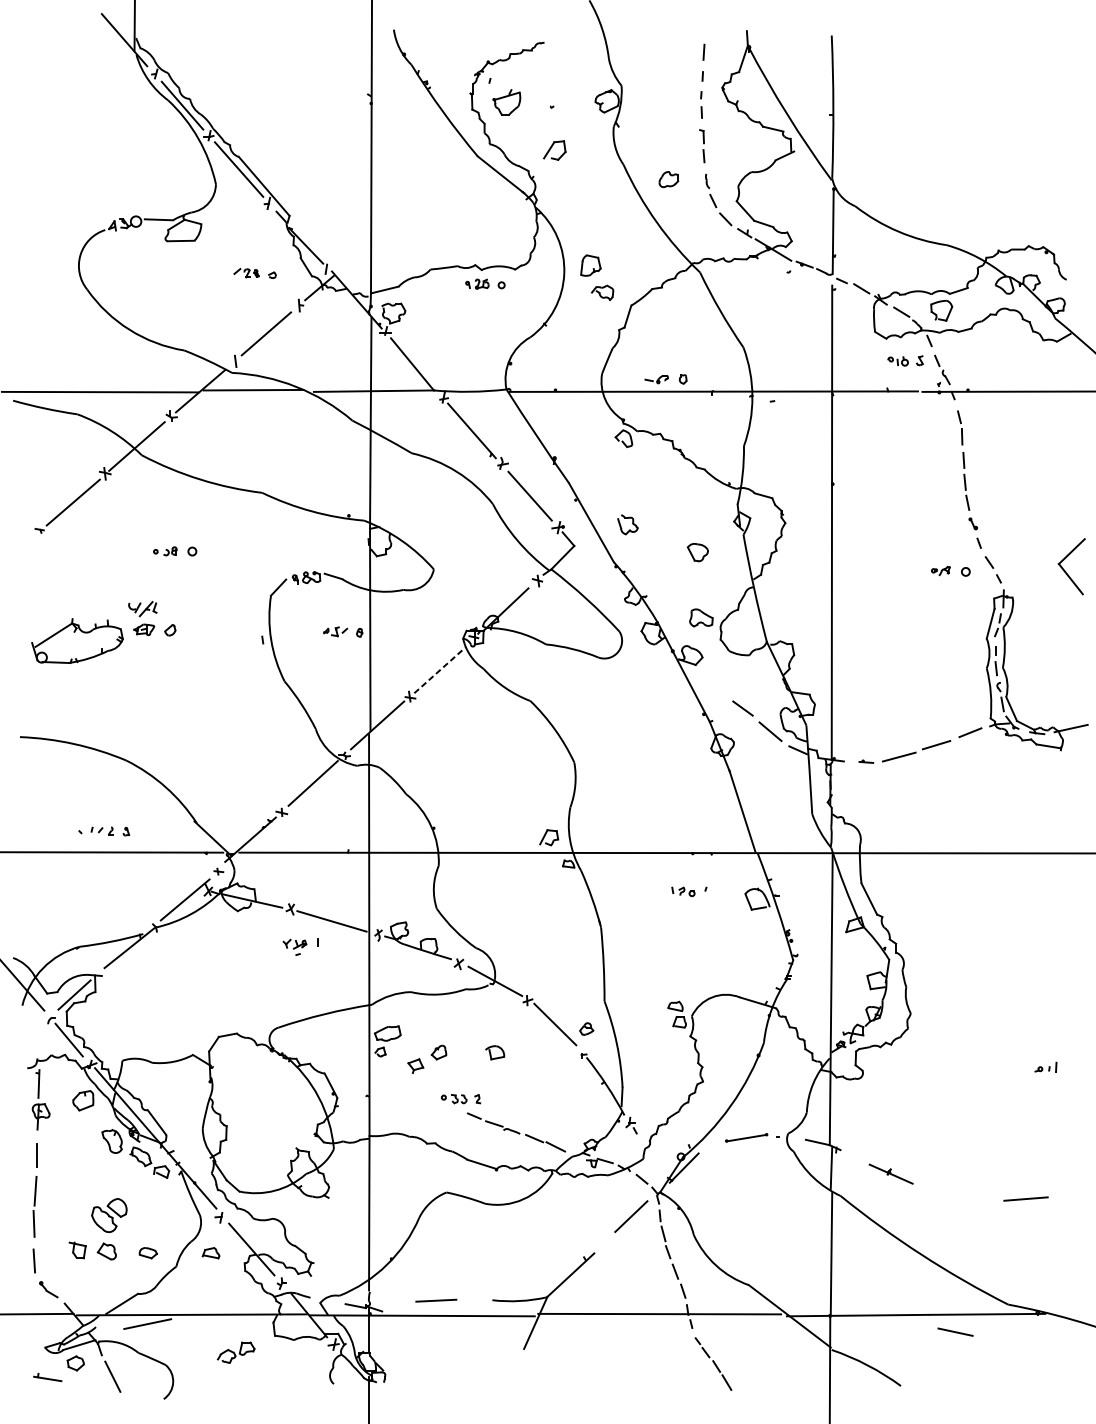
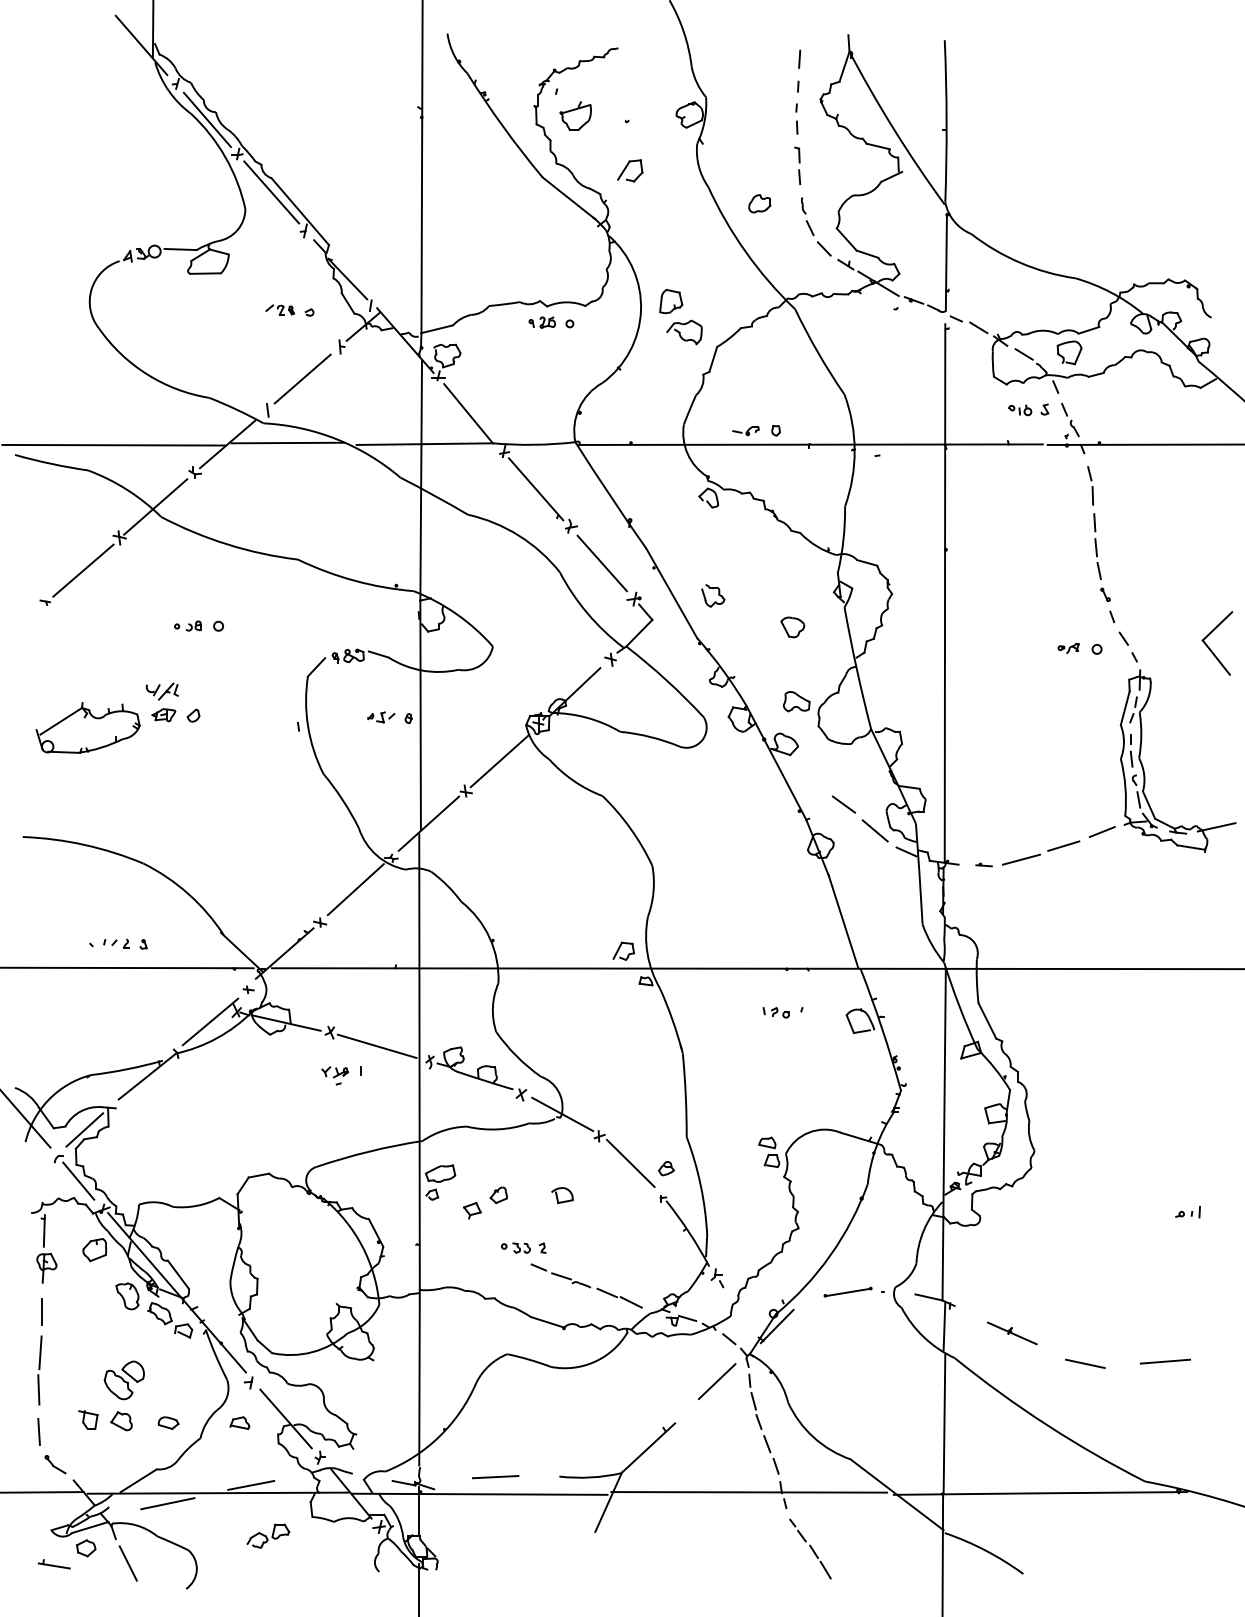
part: (602, 292) -> (684, 332), size x1.43
line: (439, 670) -> (499, 761), dashed -> solid
line: (221, 1308) -> (251, 1485), added
line: (955, 1331) -> (1085, 1363), moved

